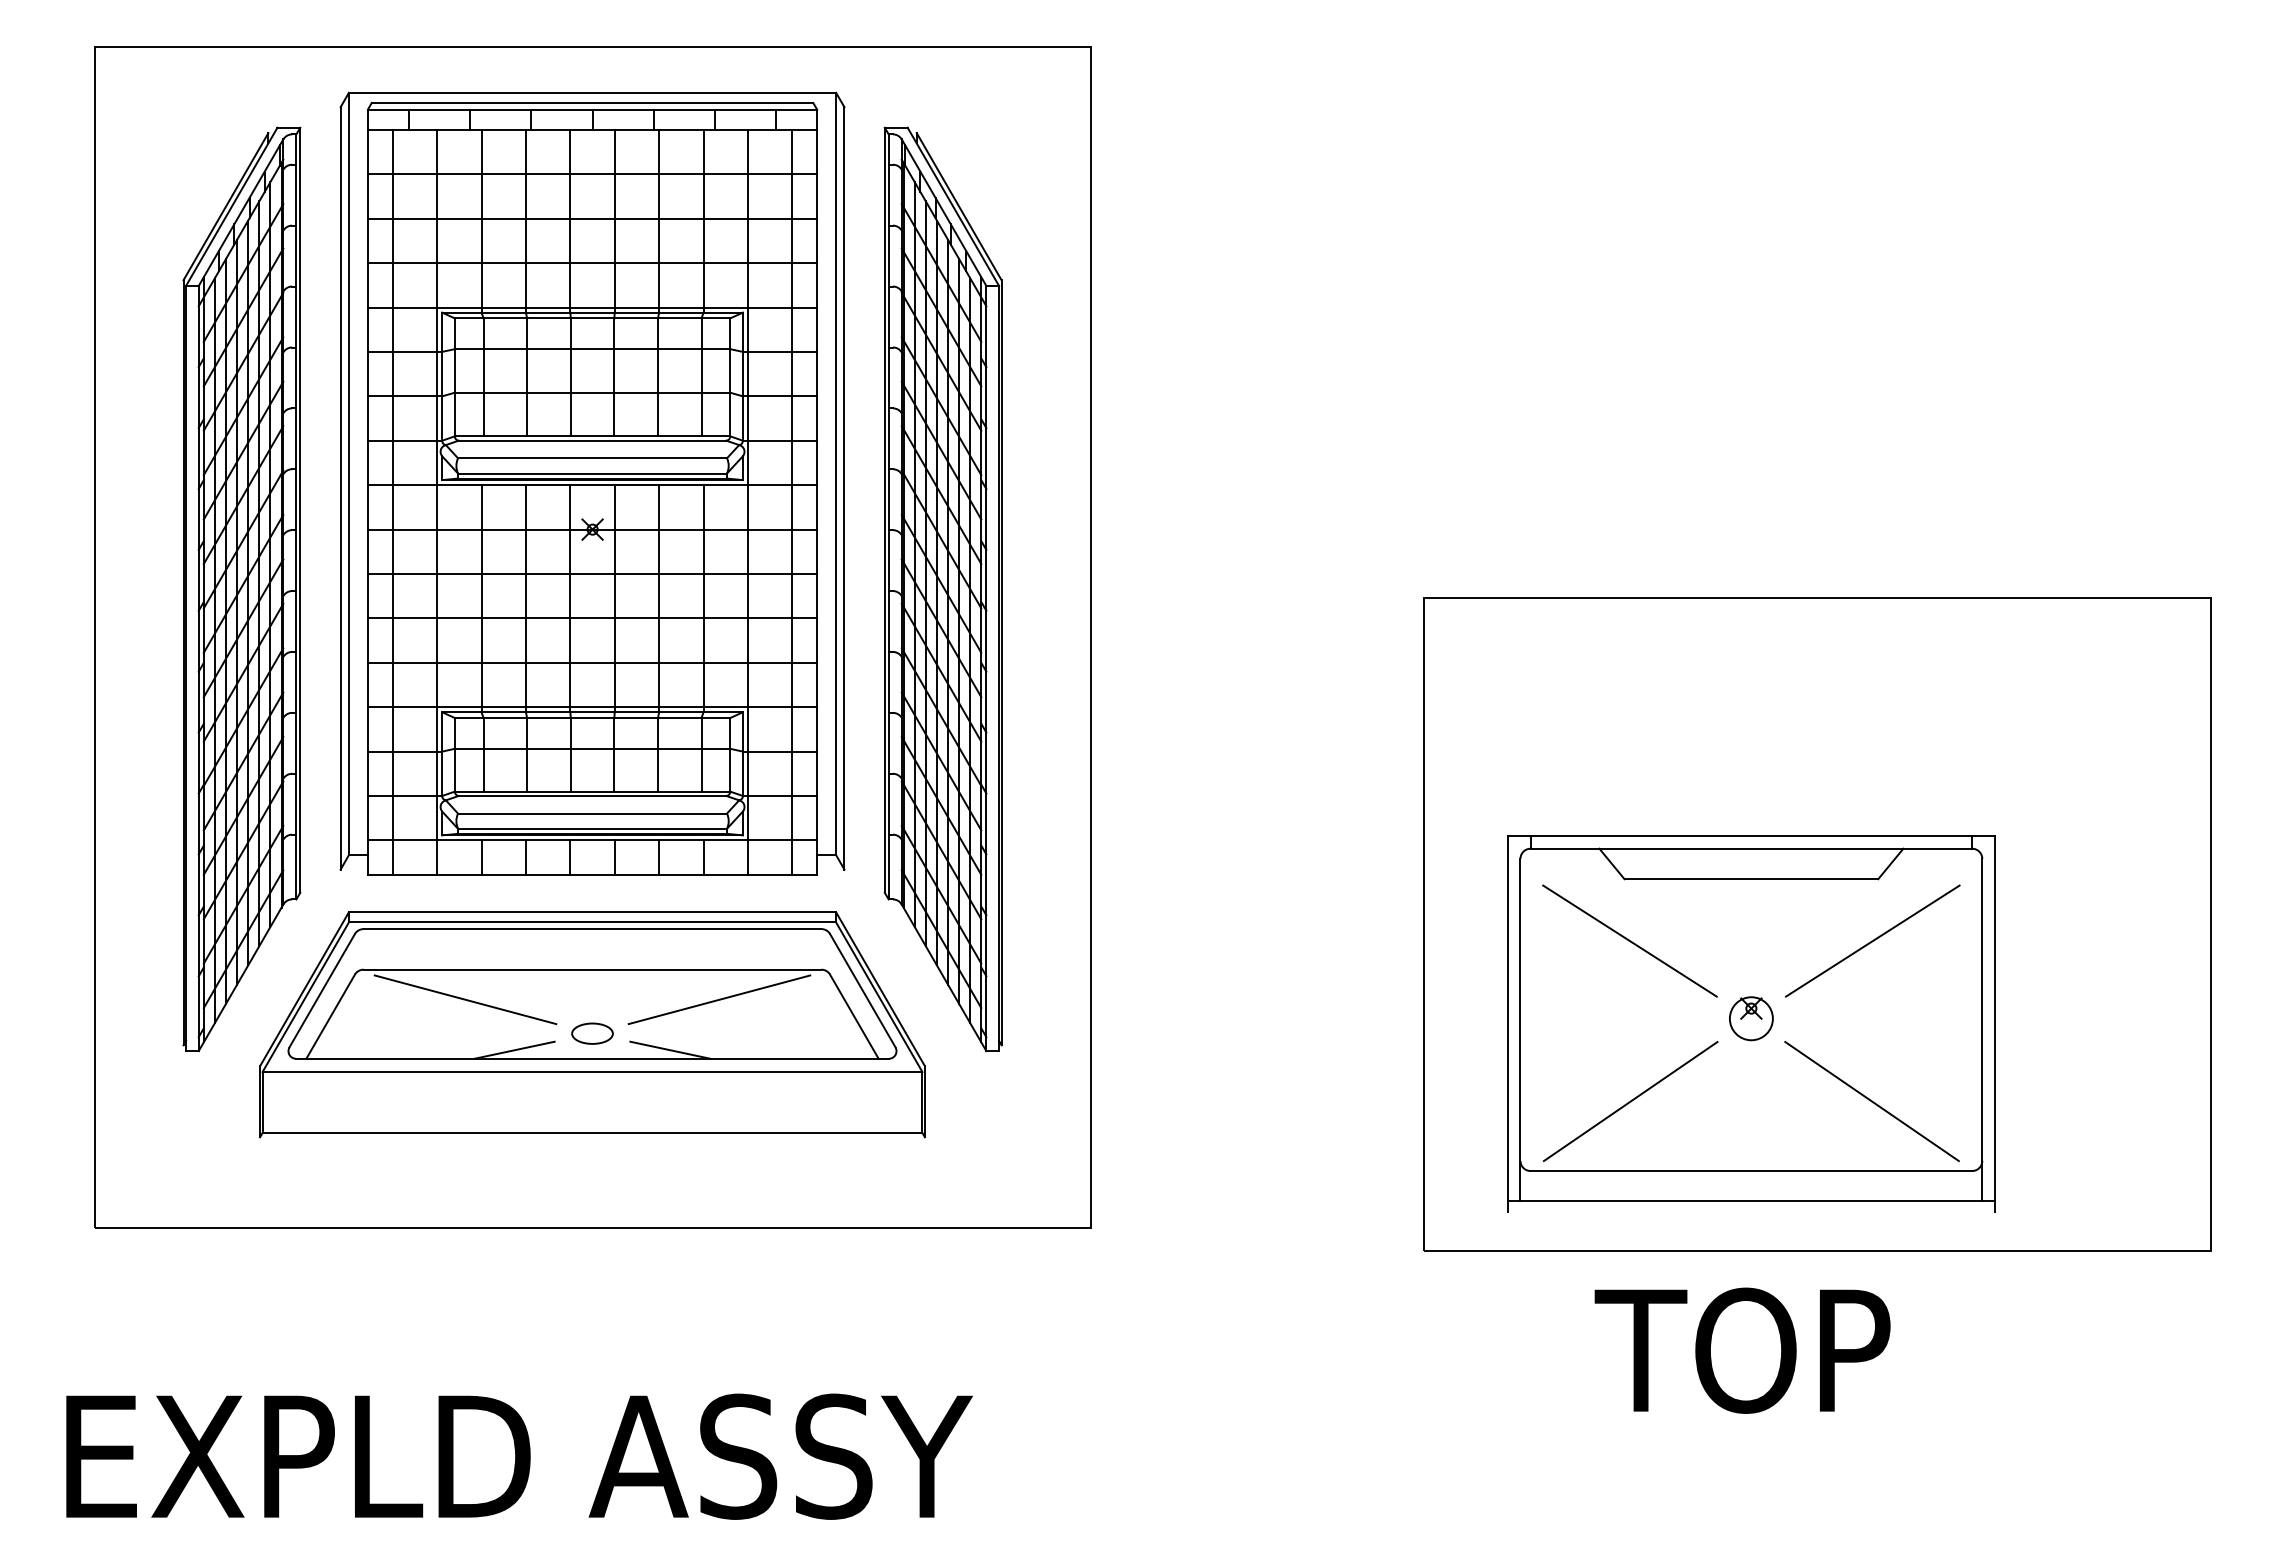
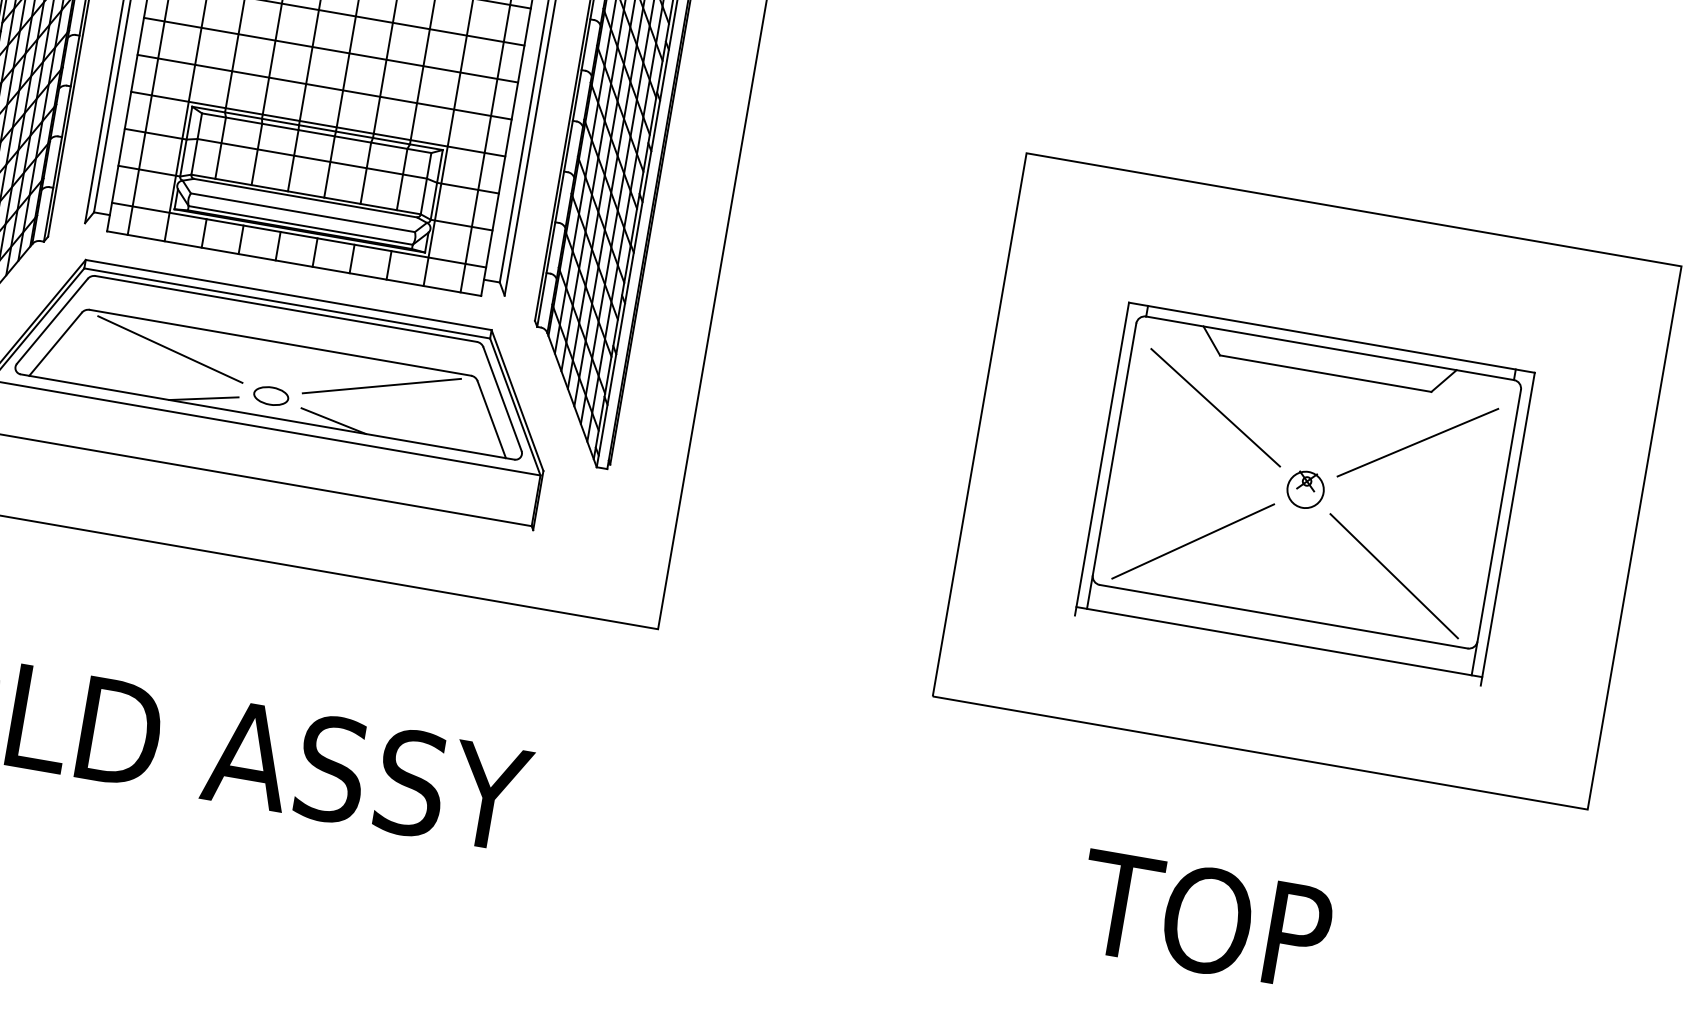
part: (1751, 1023) -> (1305, 493), moved
text: (1742, 1350) -> (1204, 920), moved

